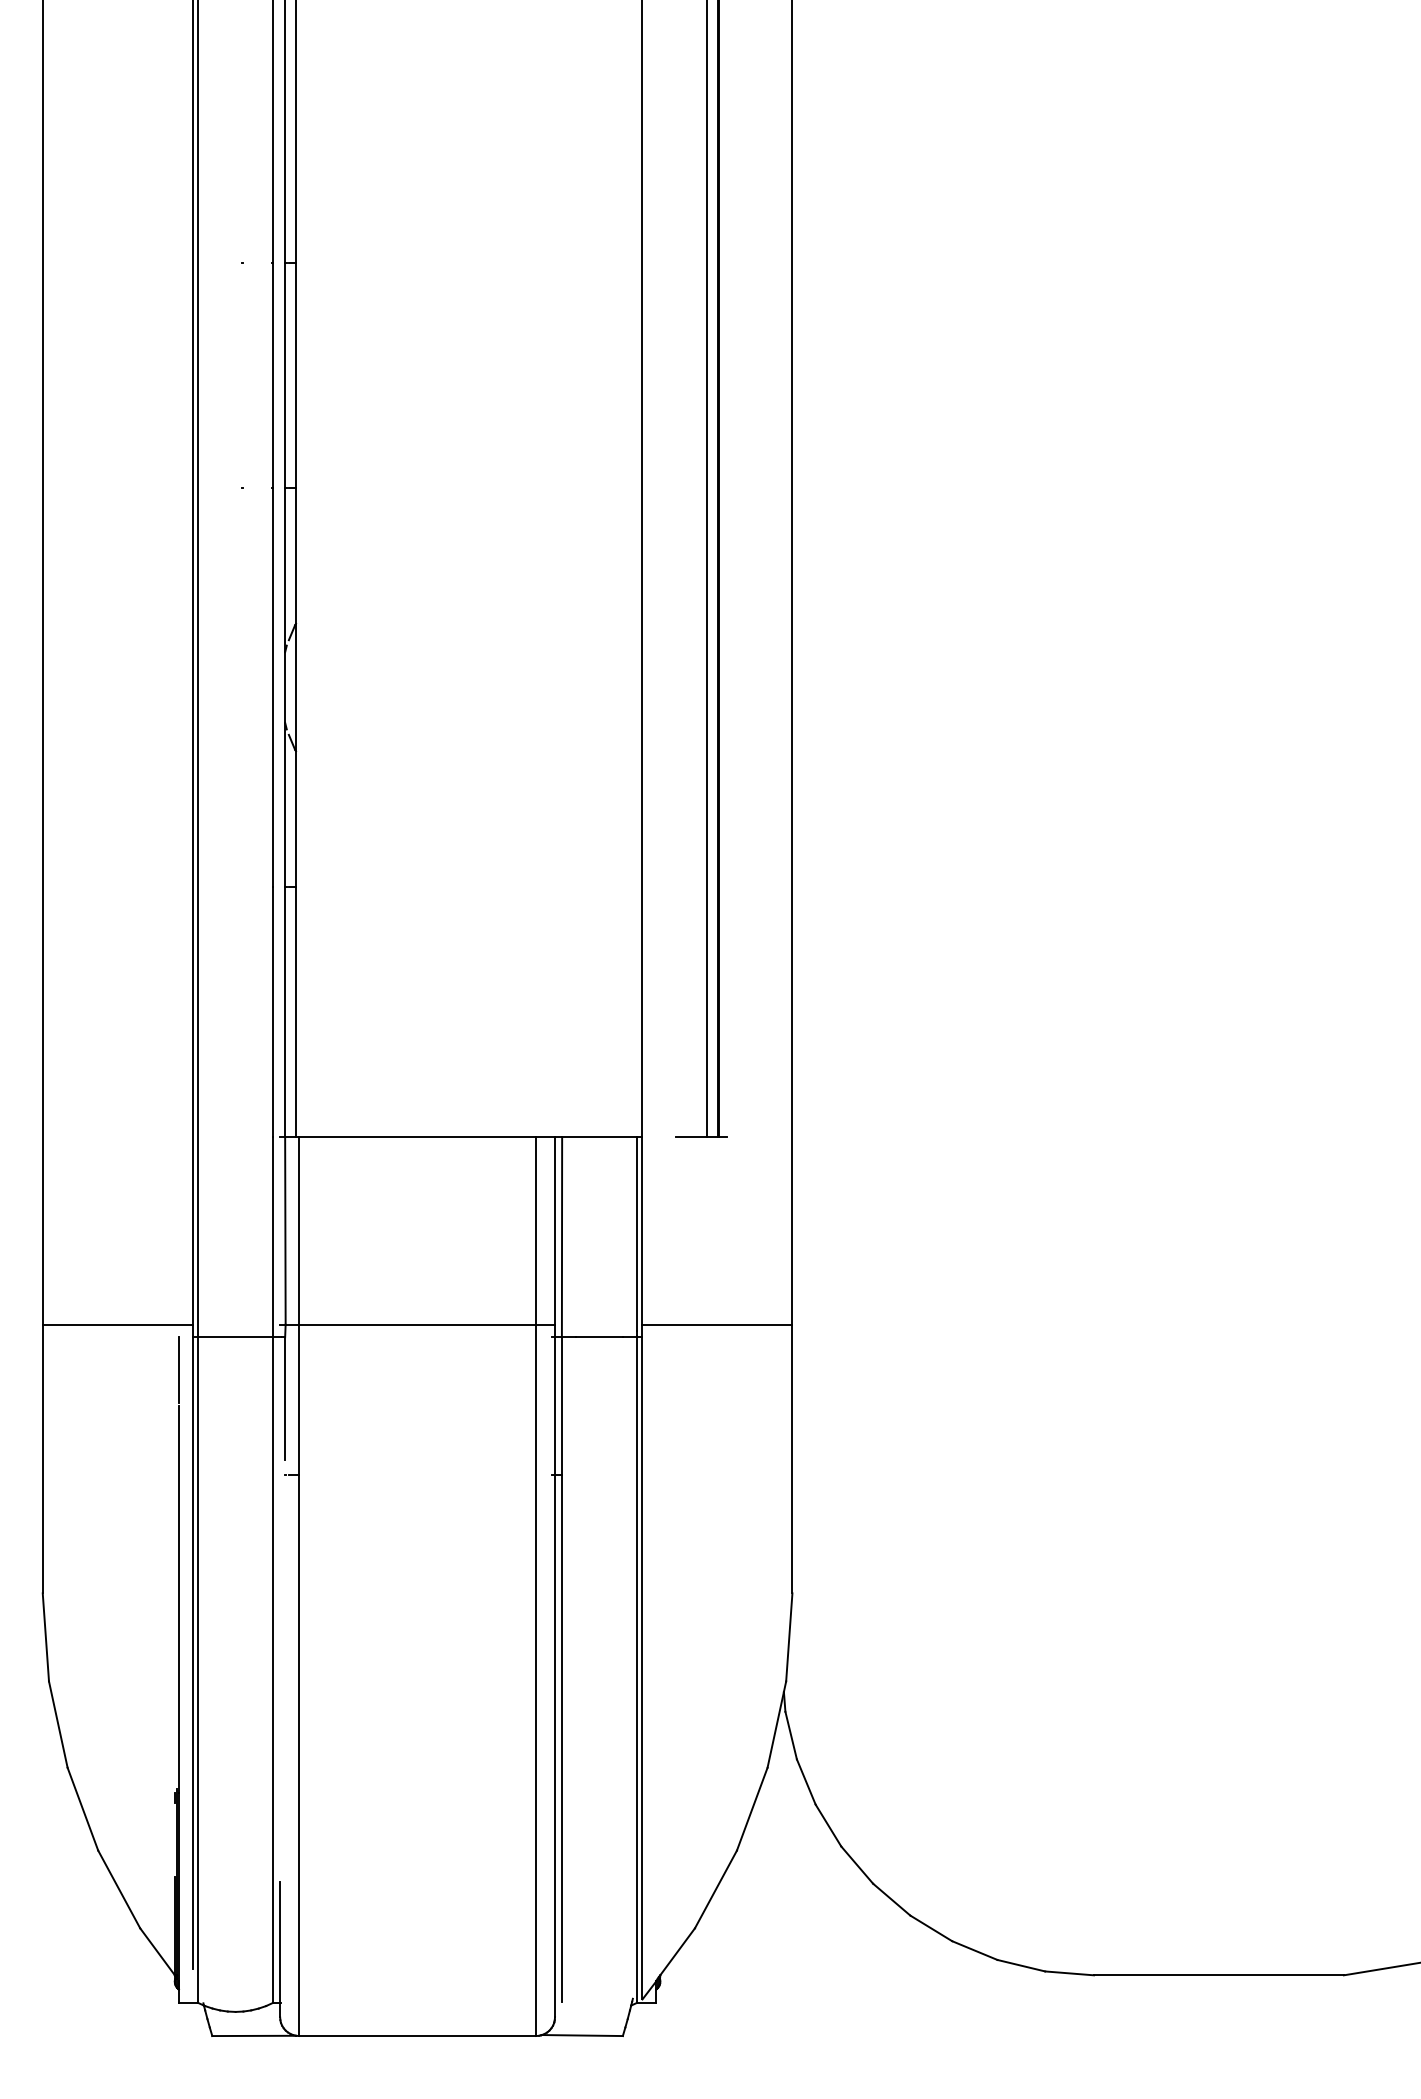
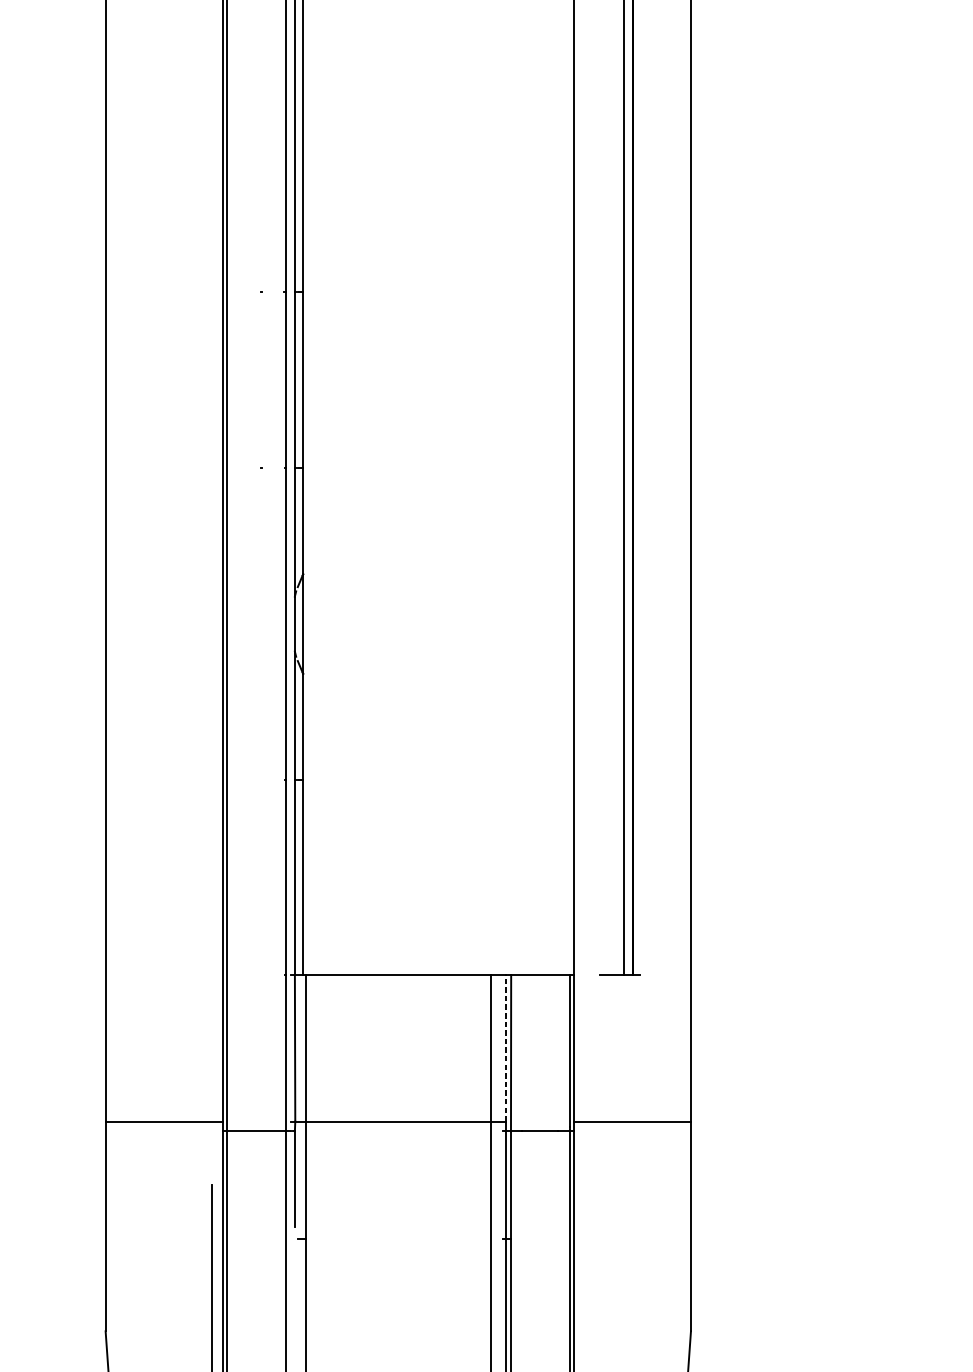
line: (555, 1231) -> (505, 1048), solid -> dashed
line: (178, 1369) -> (211, 1156), removed

